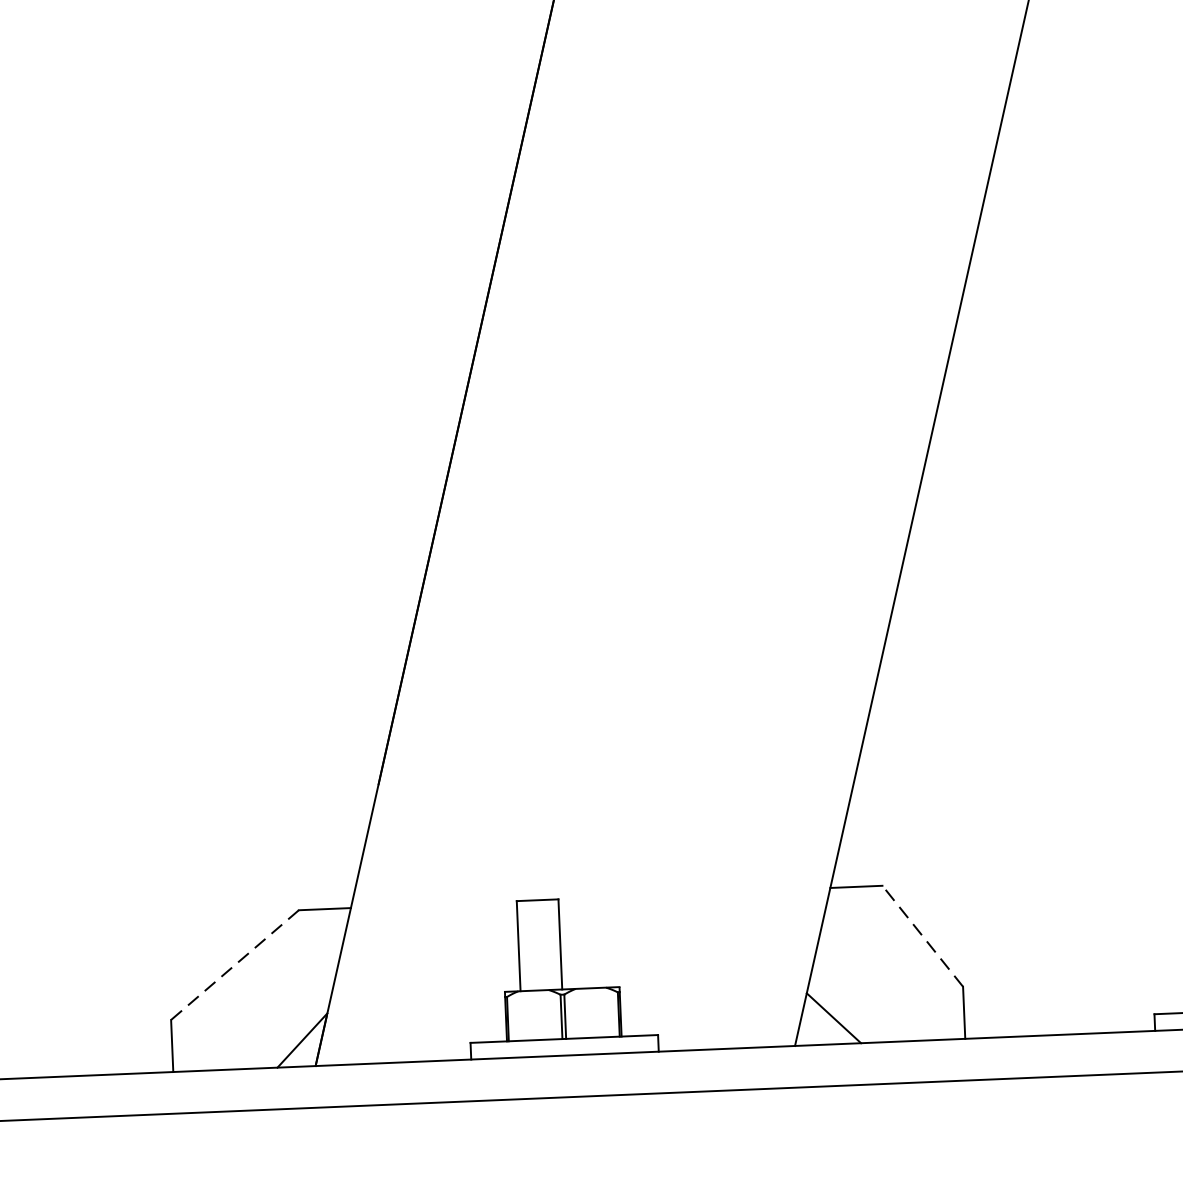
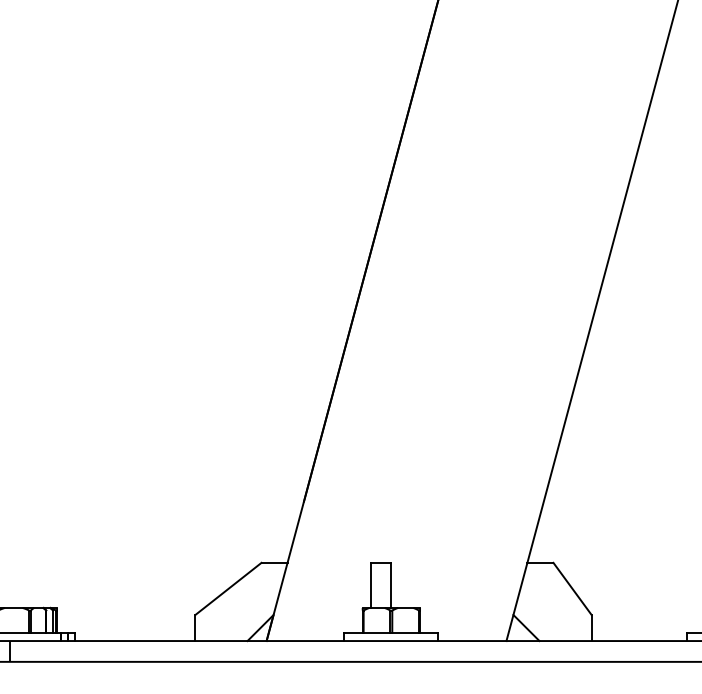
line: (922, 935) -> (572, 588), dashed -> solid
line: (235, 966) -> (228, 589), dashed -> solid

